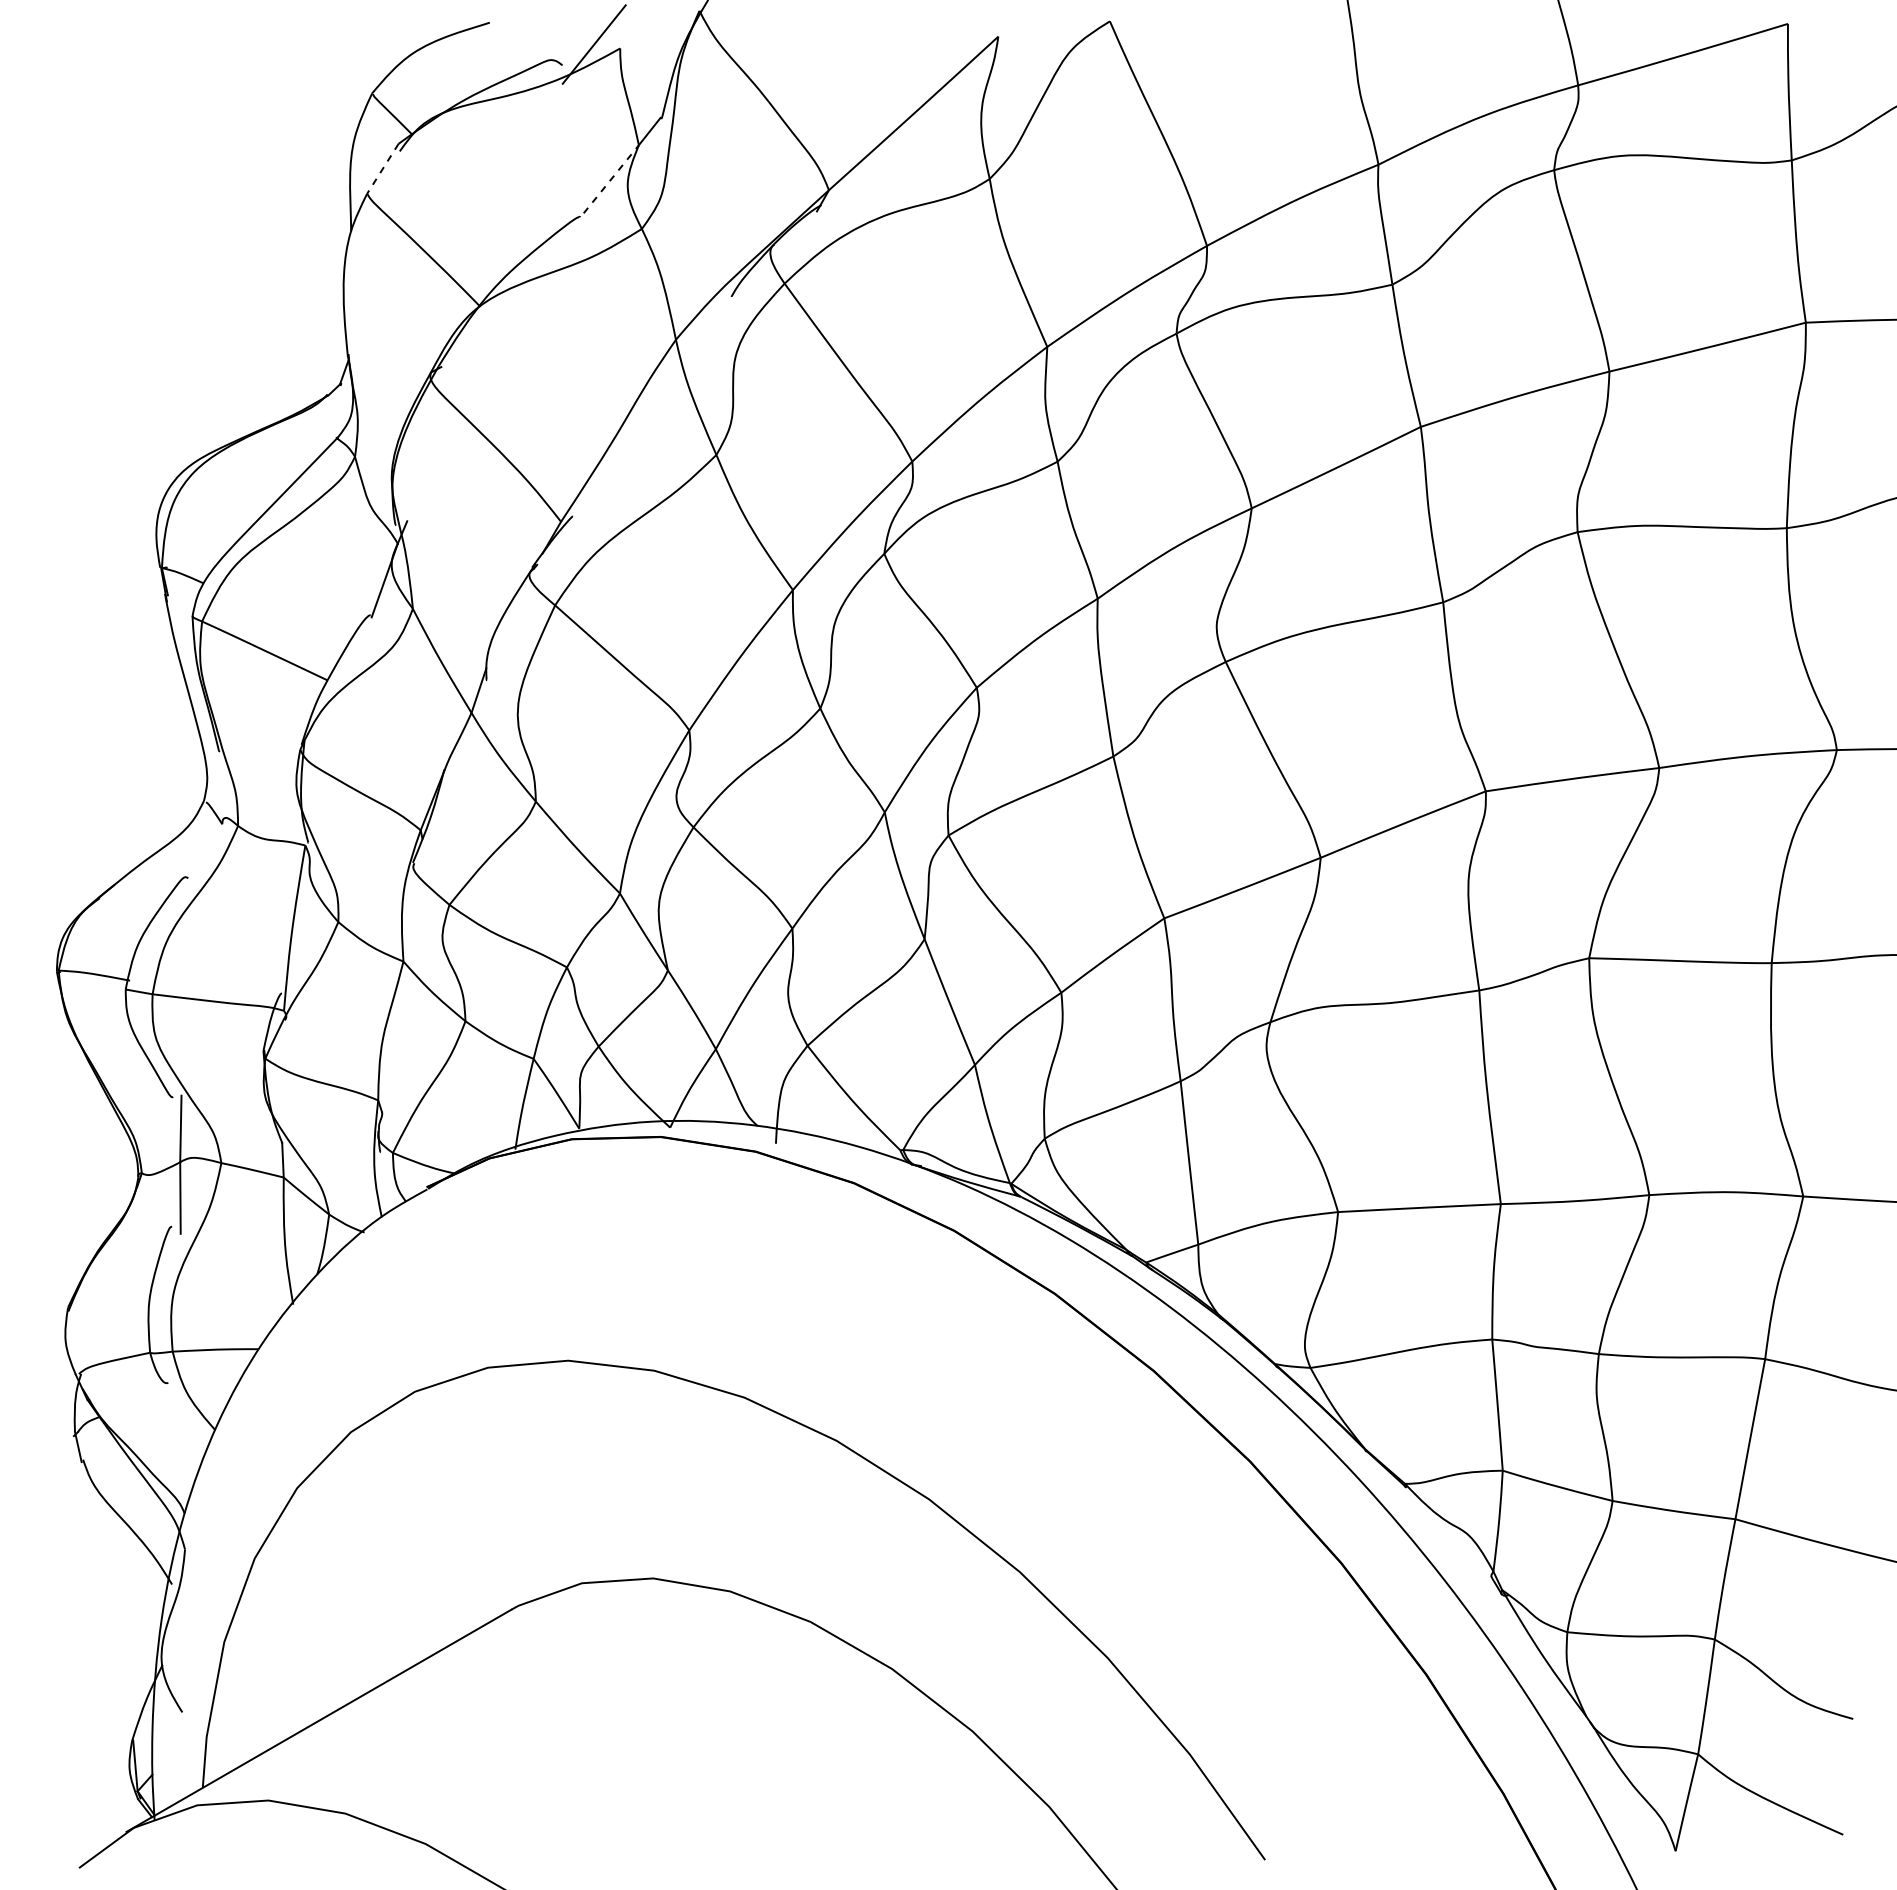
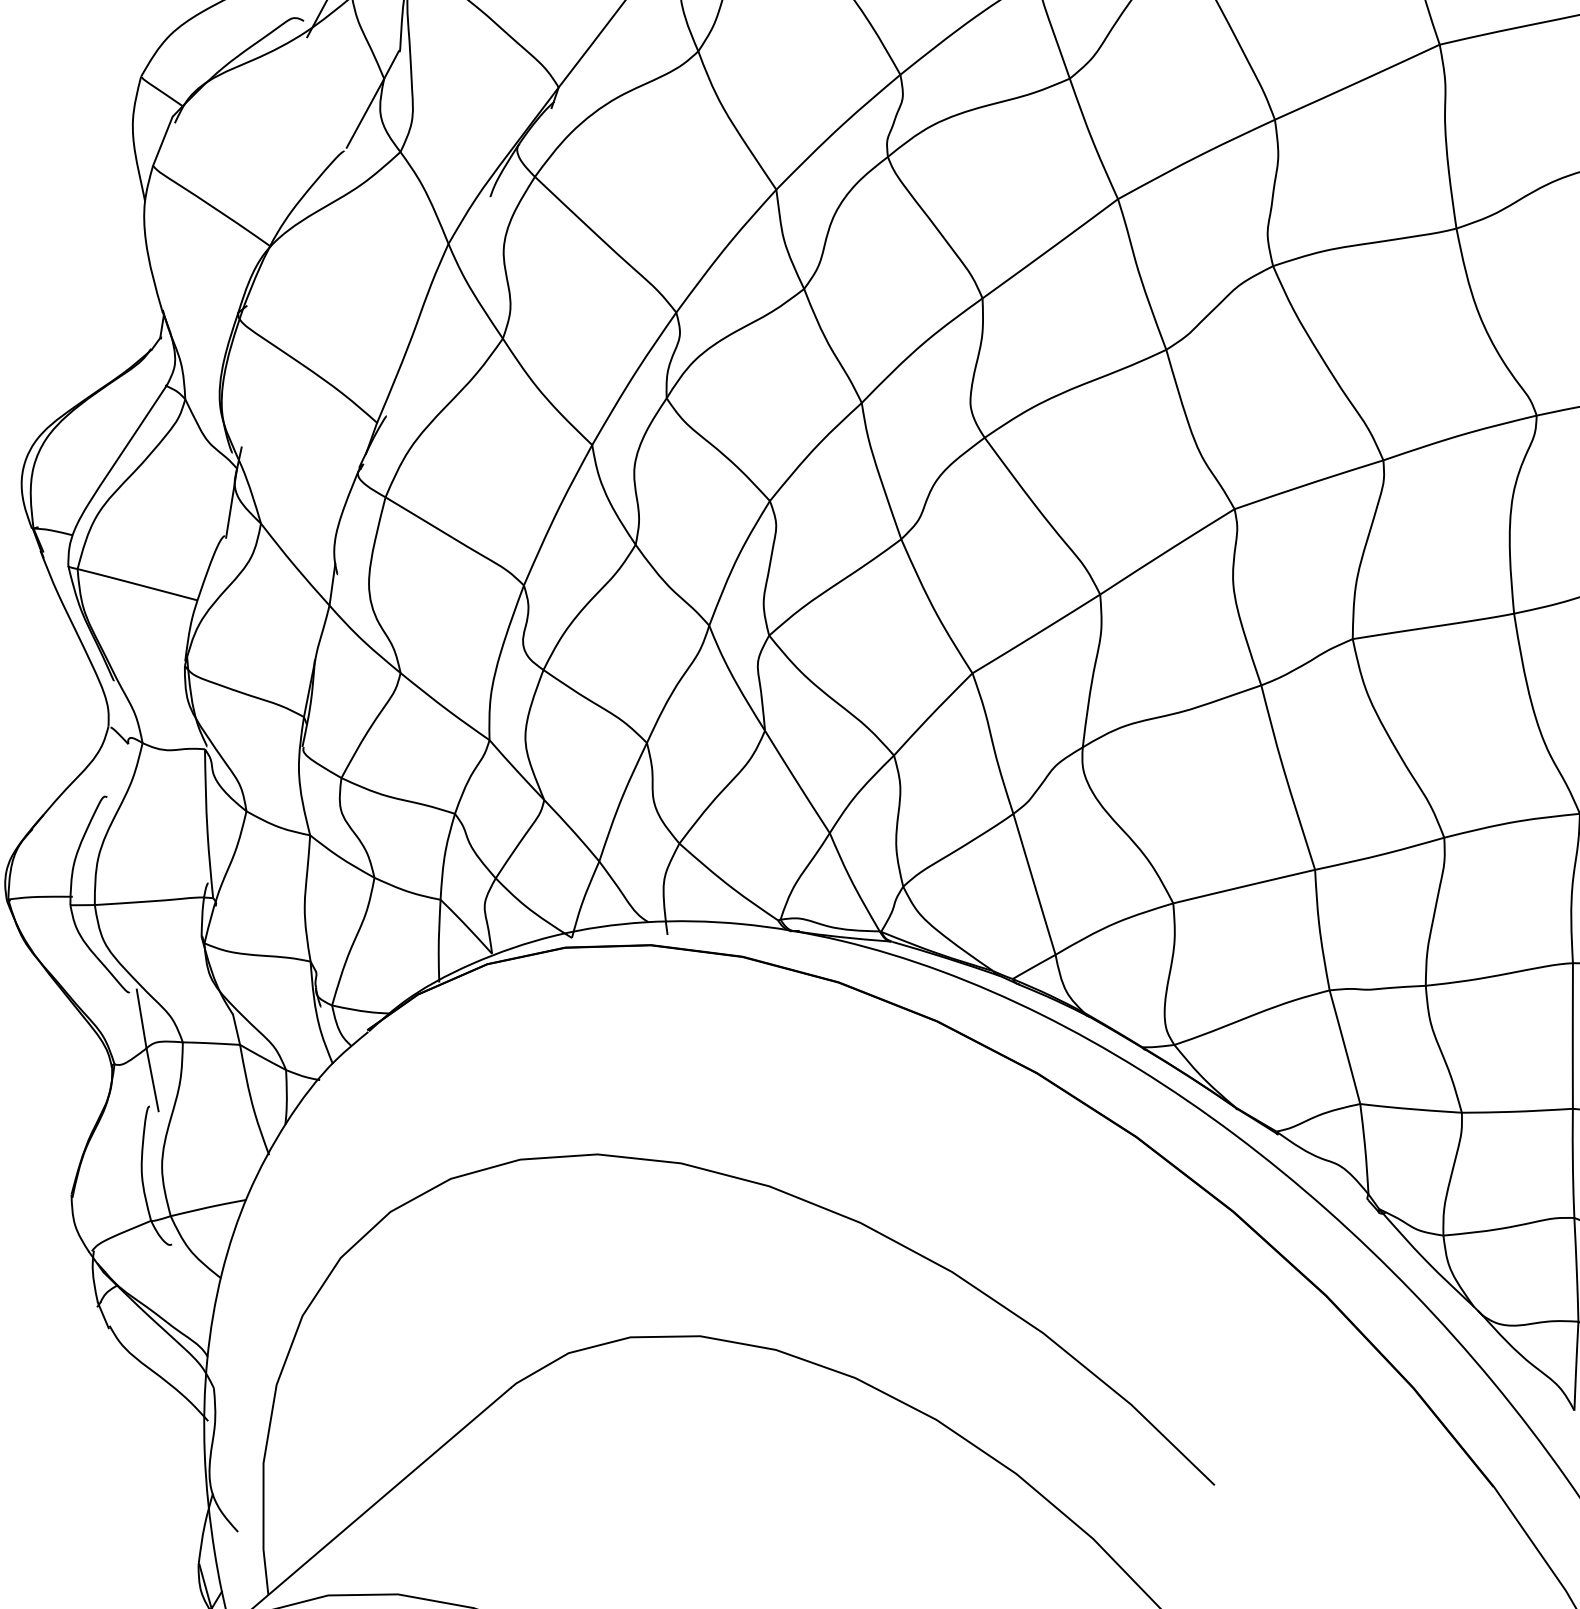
line: (382, 168) -> (162, 141), dashed -> solid
line: (611, 179) -> (365, 113), dashed -> solid

